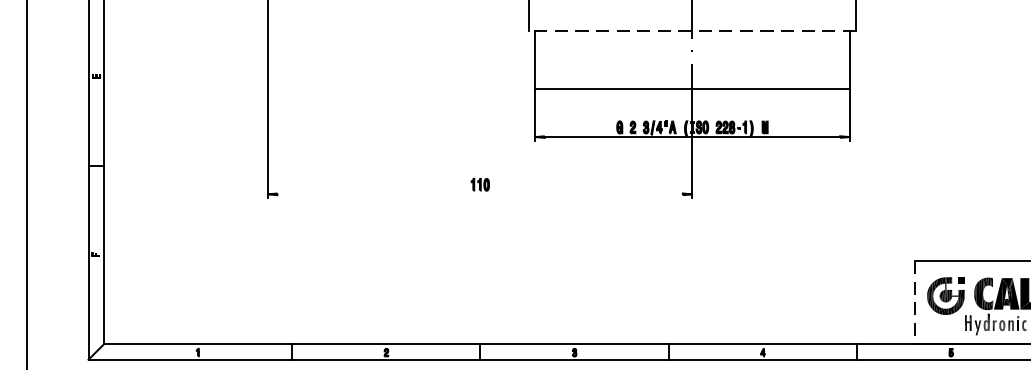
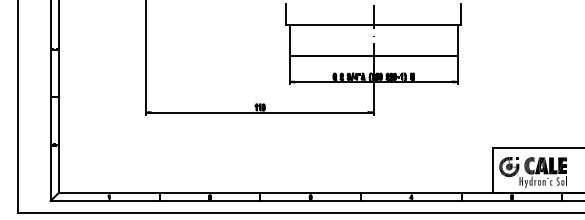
line: (692, 31) -> (373, 25), dashed -> solid
line: (479, 194) -> (259, 112), added
line: (914, 304) -> (492, 171), dashed -> solid

